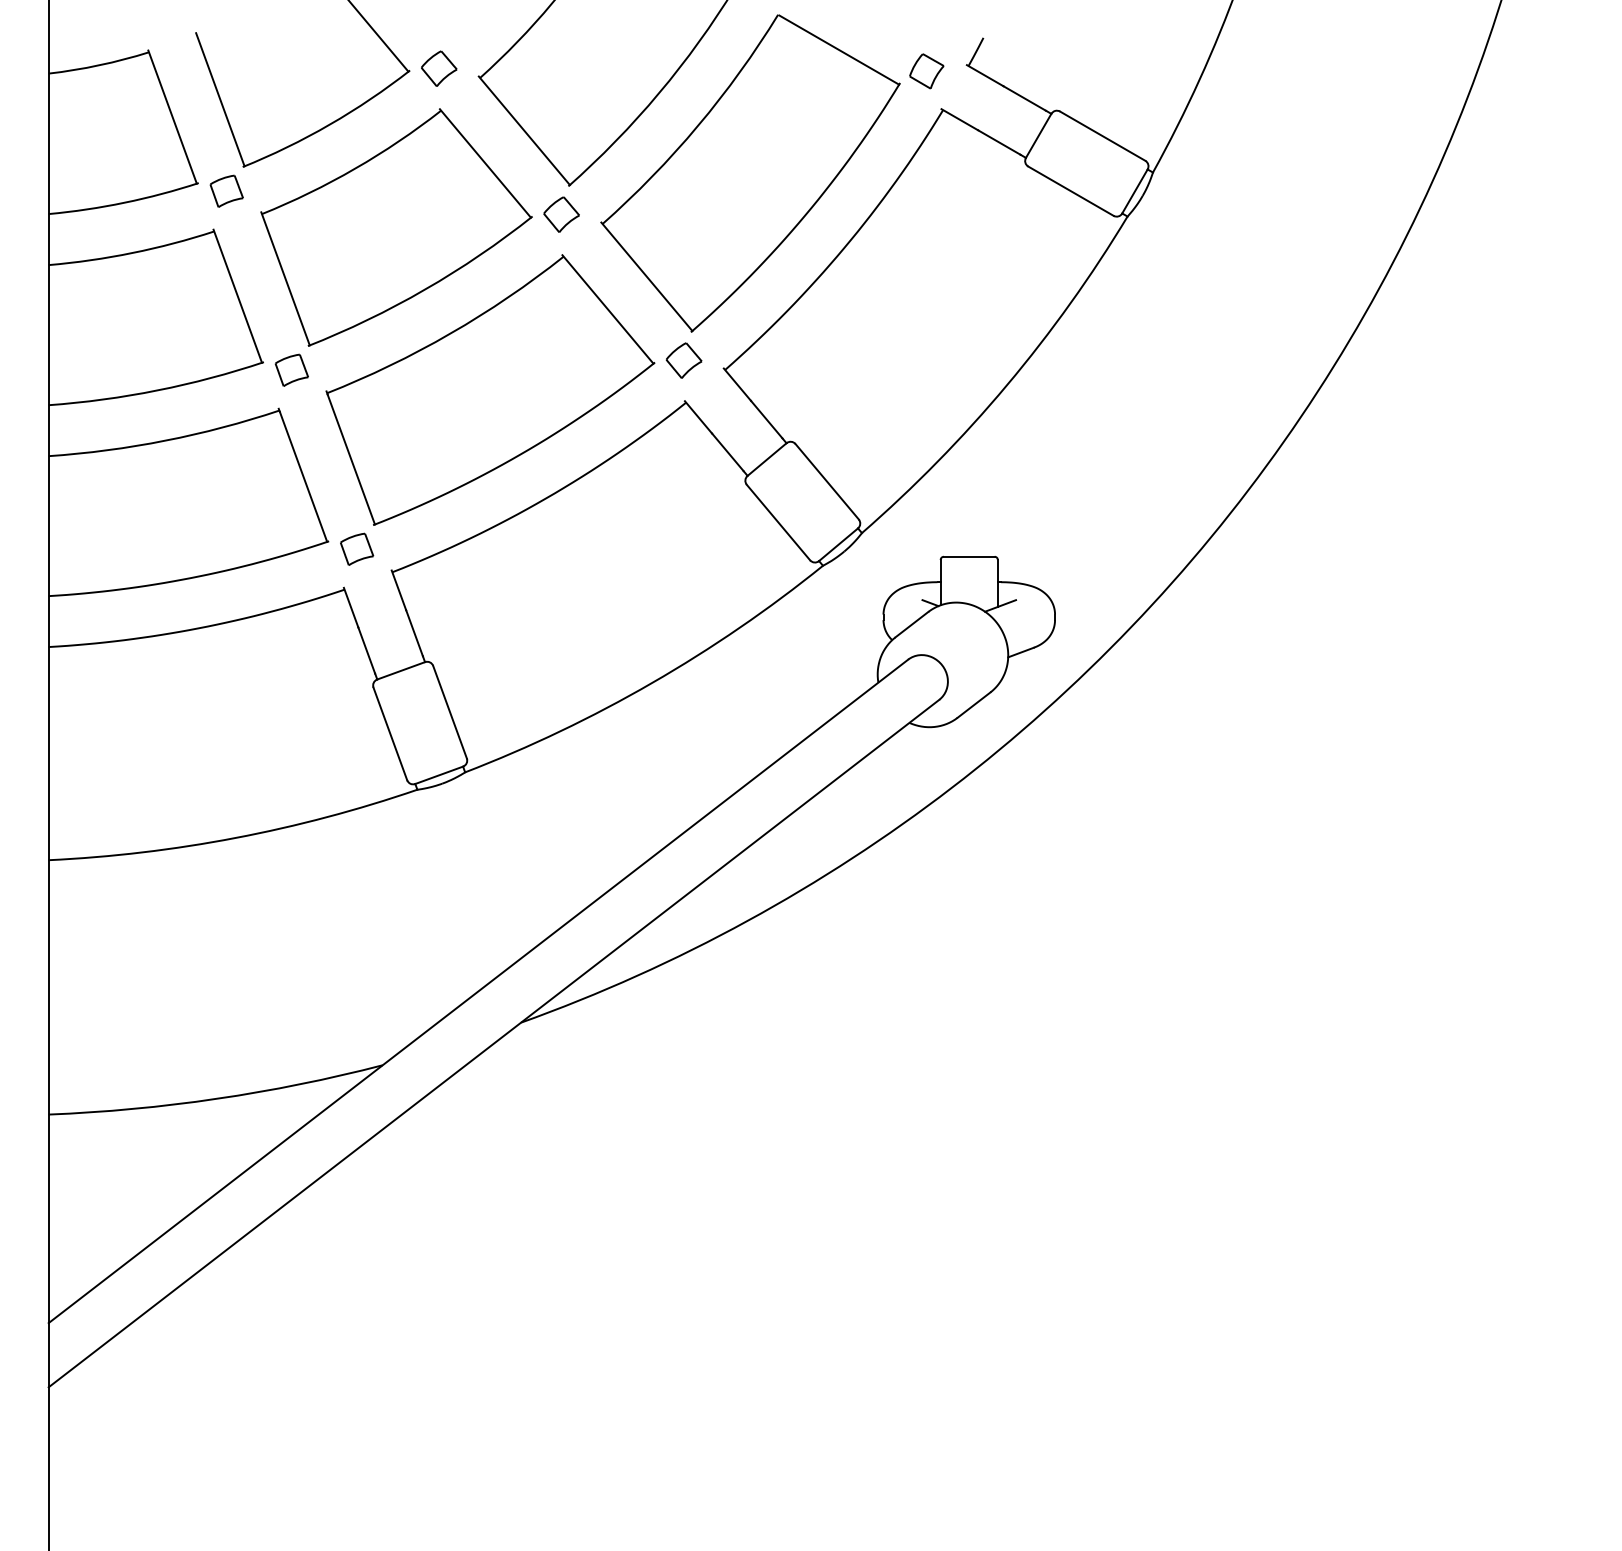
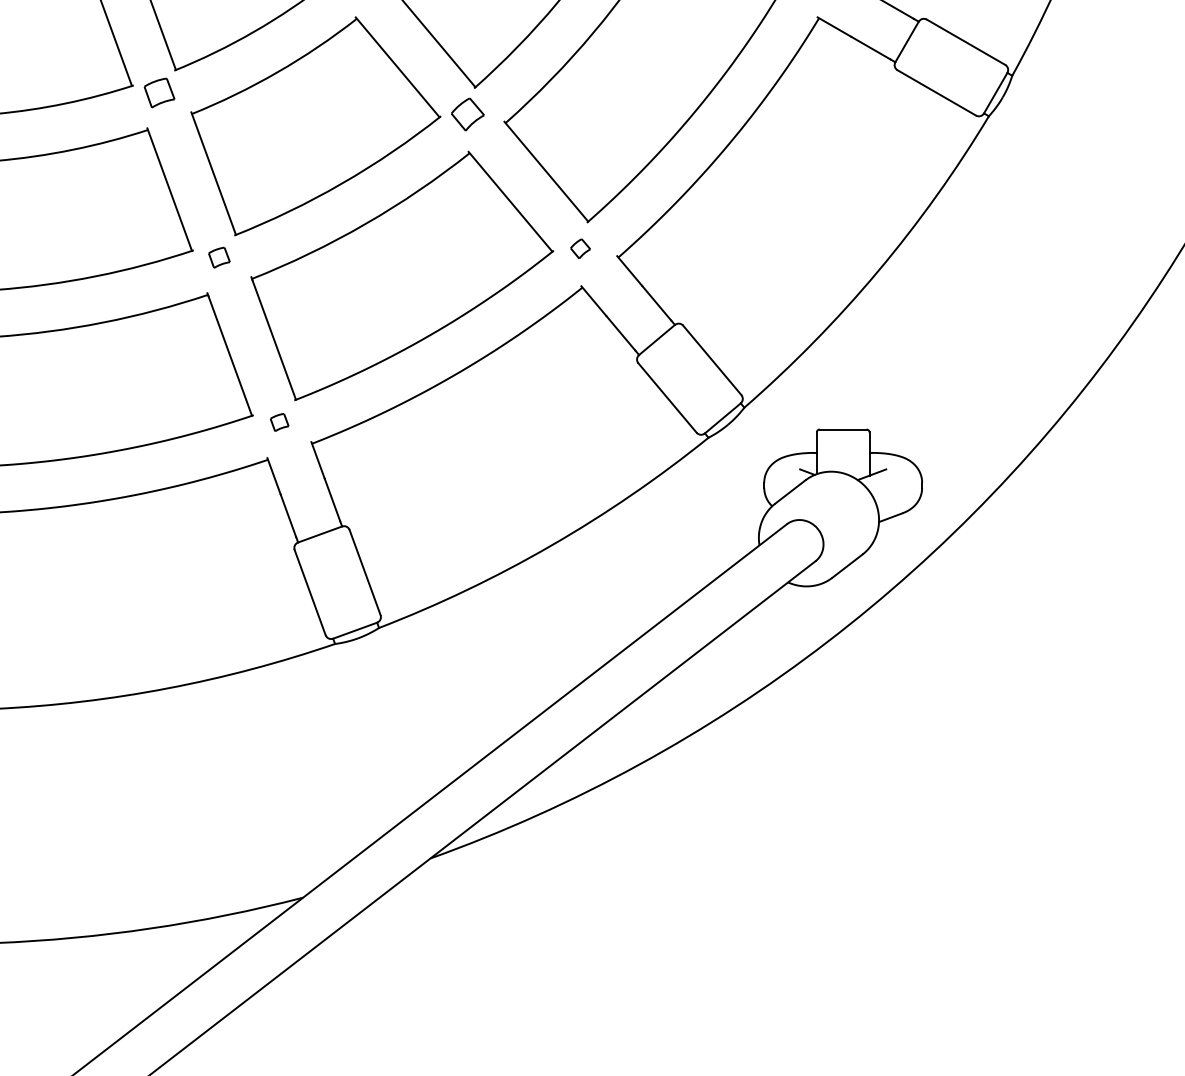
part: (683, 360) -> (580, 248), size x0.6
part: (291, 369) -> (219, 257), size x0.7
part: (357, 548) -> (279, 421), size x0.6

